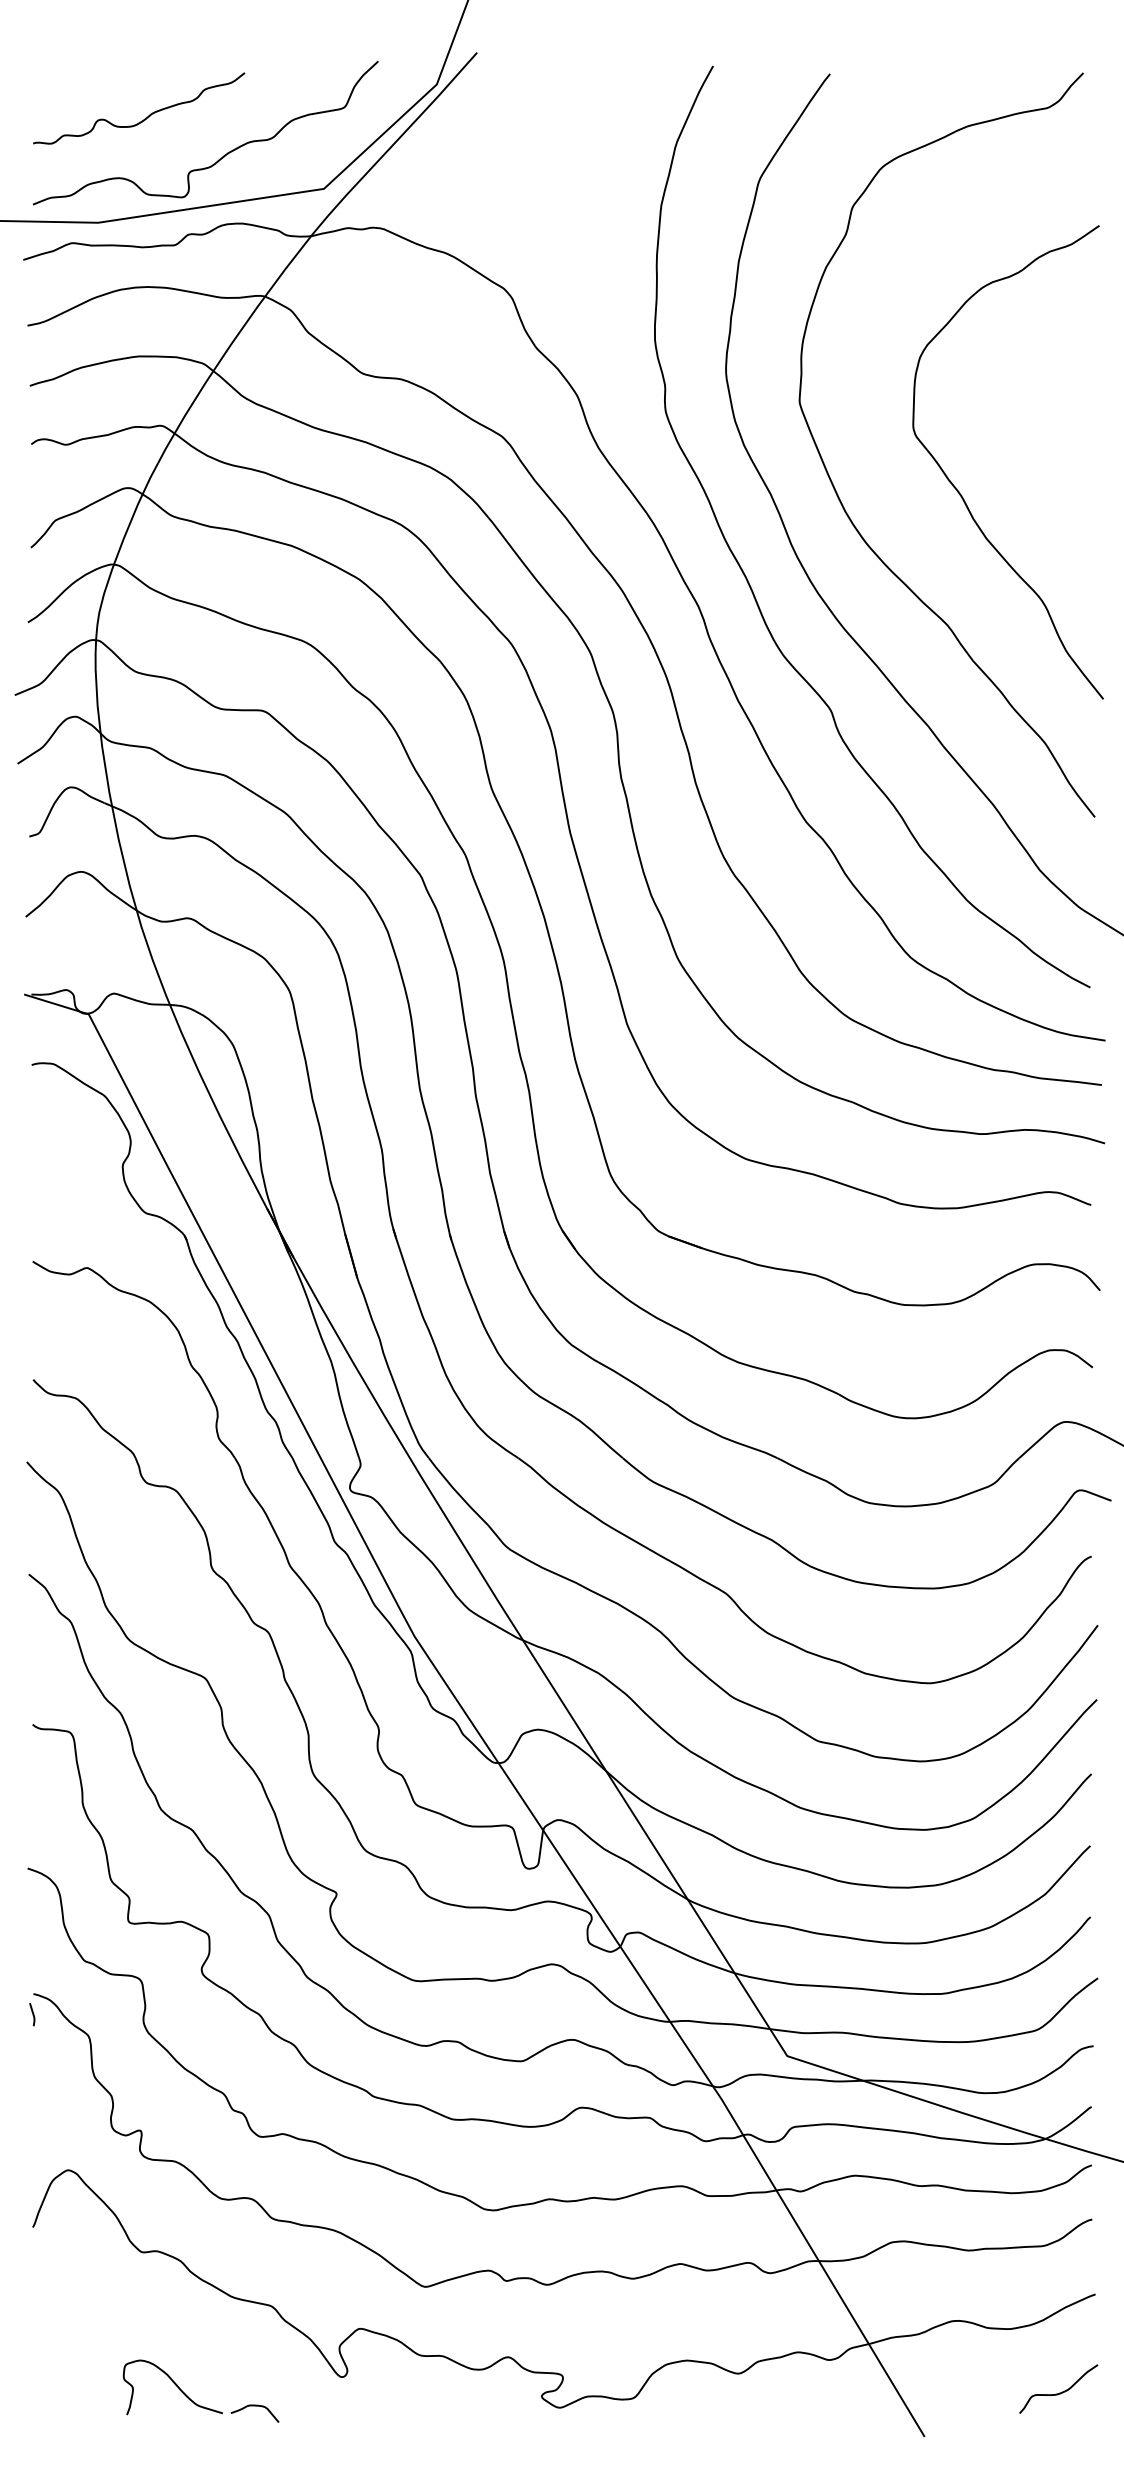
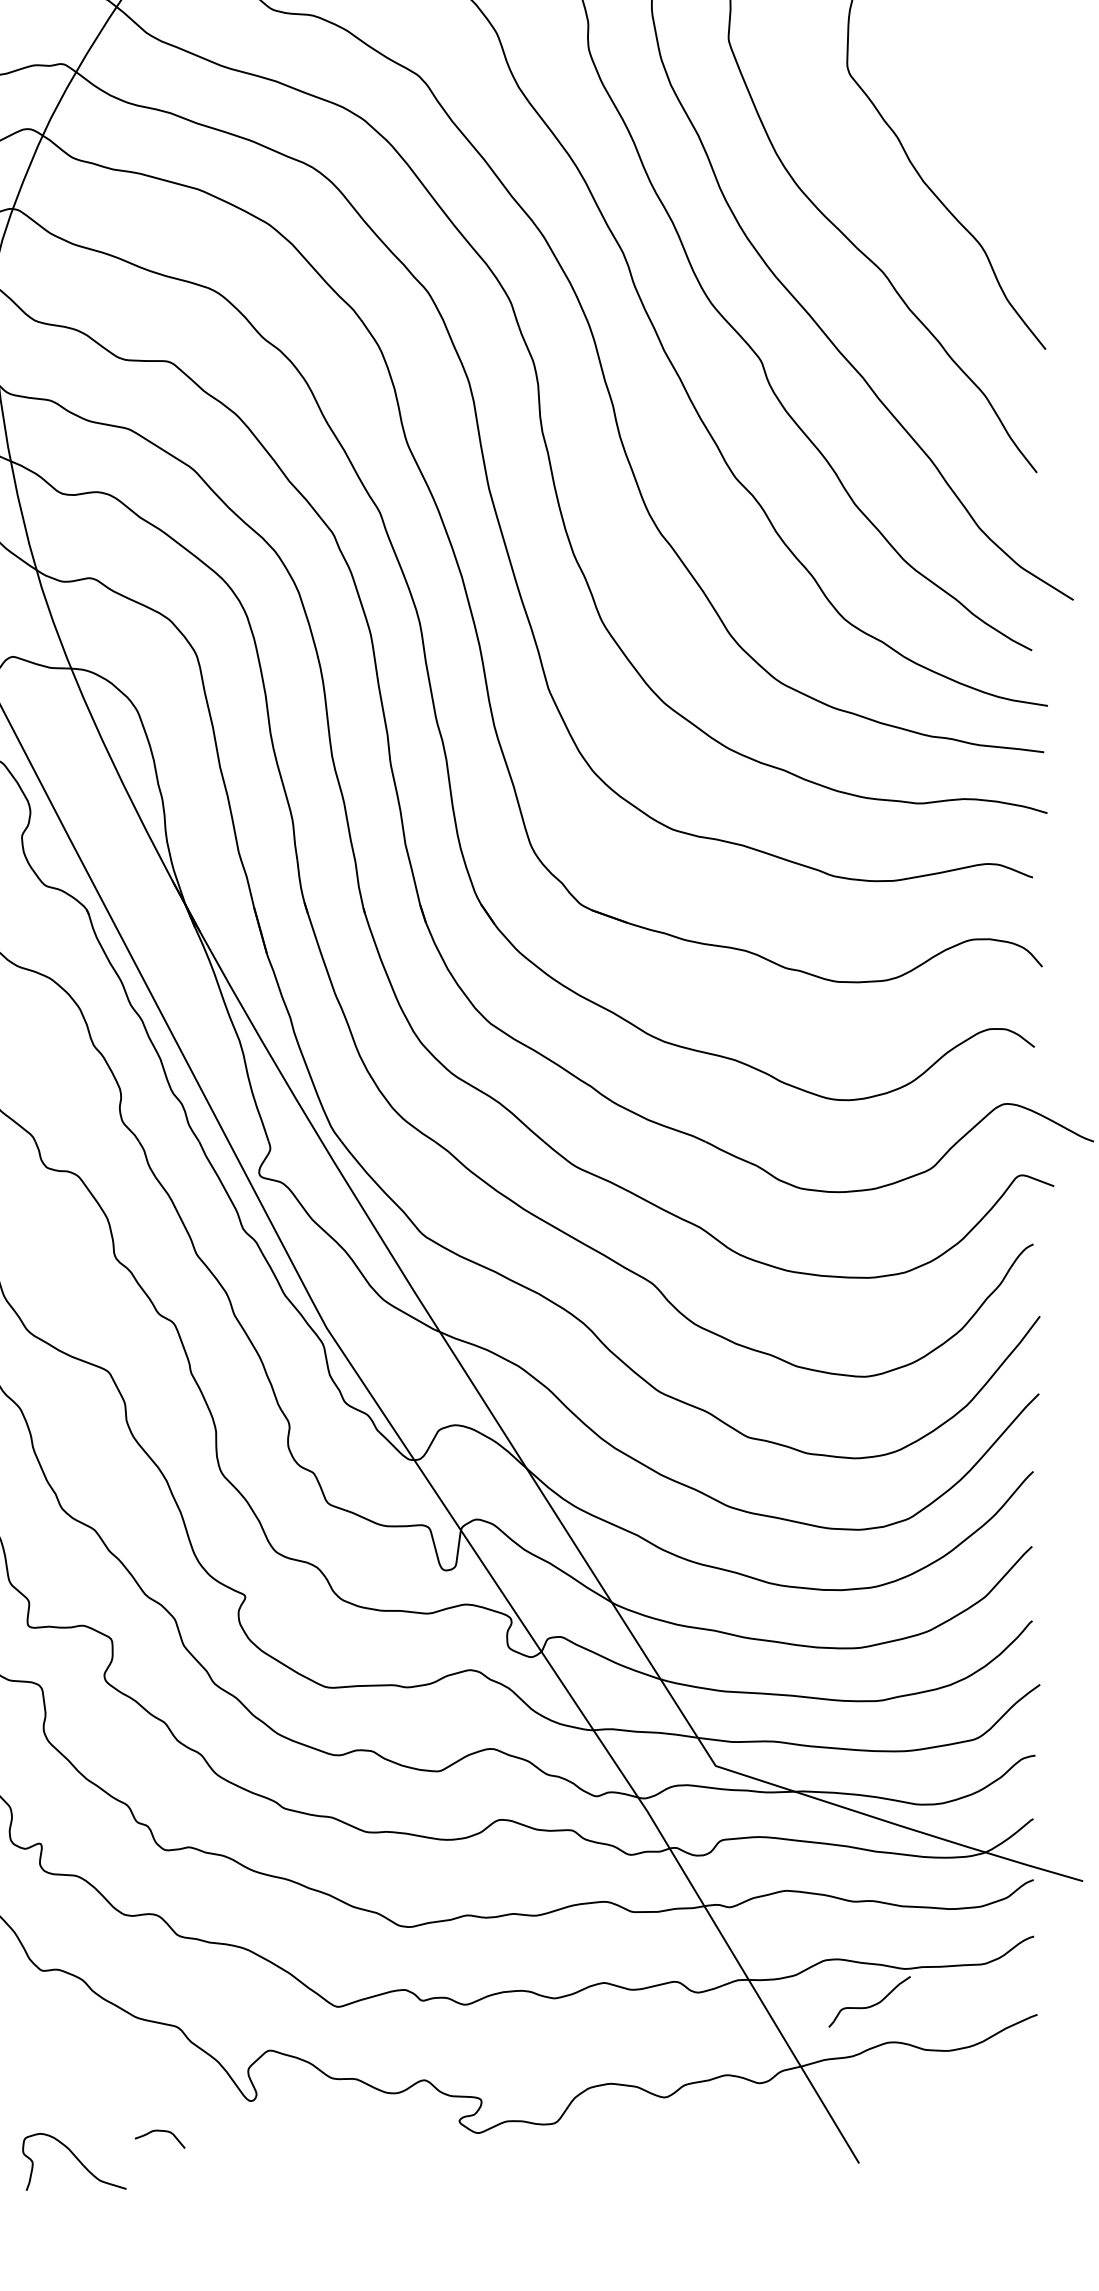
curve: (174, 2384) -> (76, 2158), moved
curve: (1059, 2392) -> (870, 2005), moved

